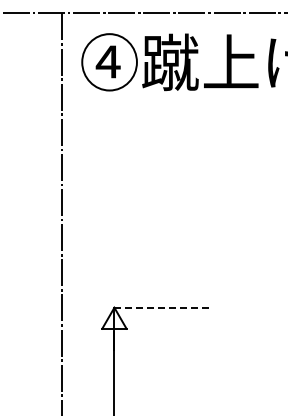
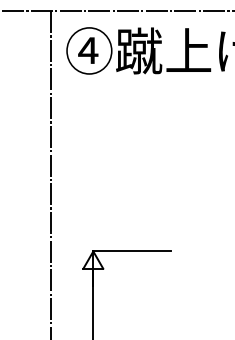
line: (161, 307) -> (131, 251), dashed -> solid

